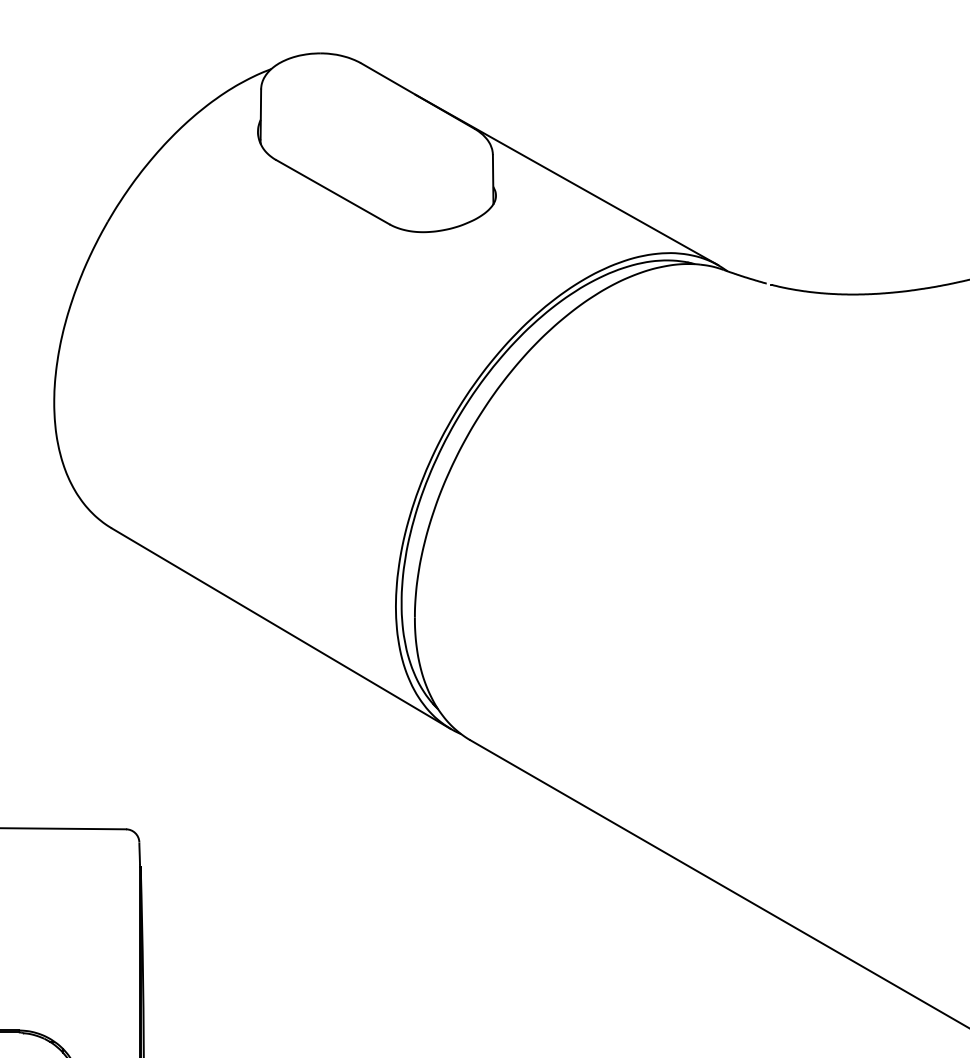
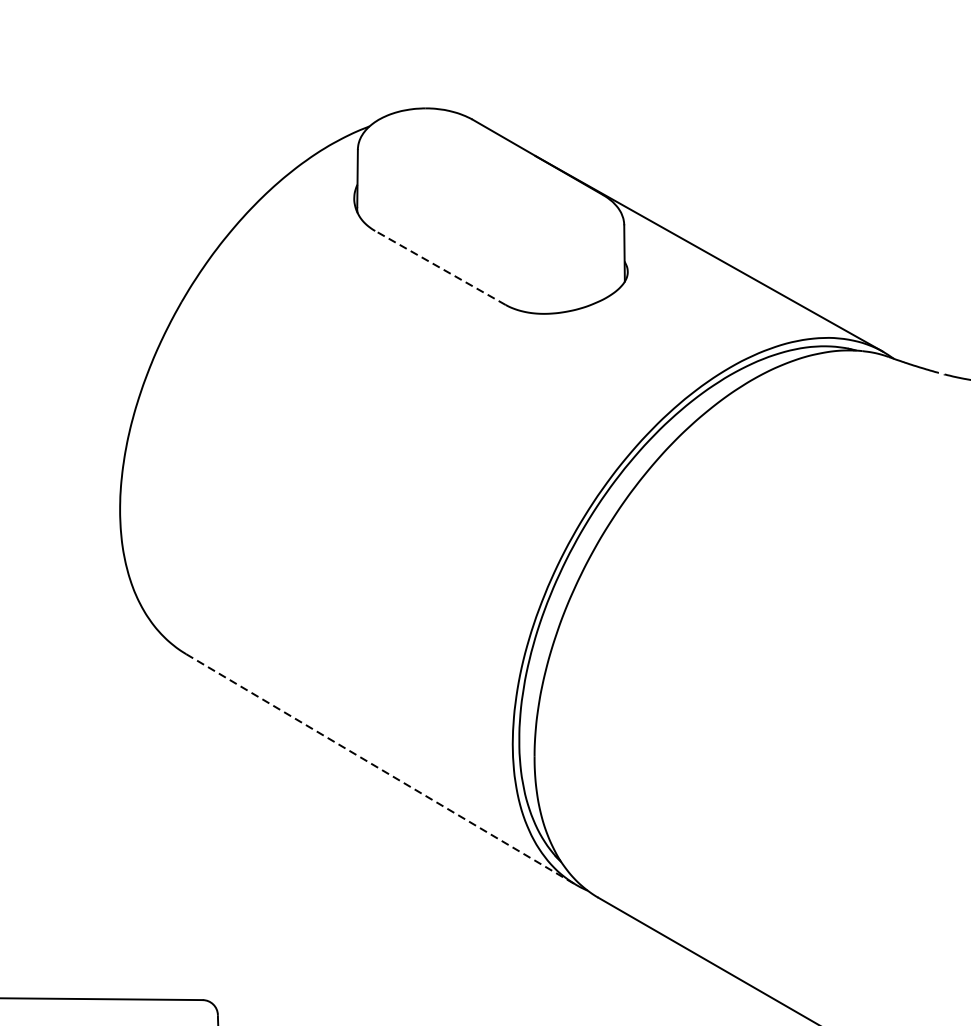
line: (332, 192) -> (439, 268), solid -> dashed
line: (281, 628) -> (381, 769), solid -> dashed

